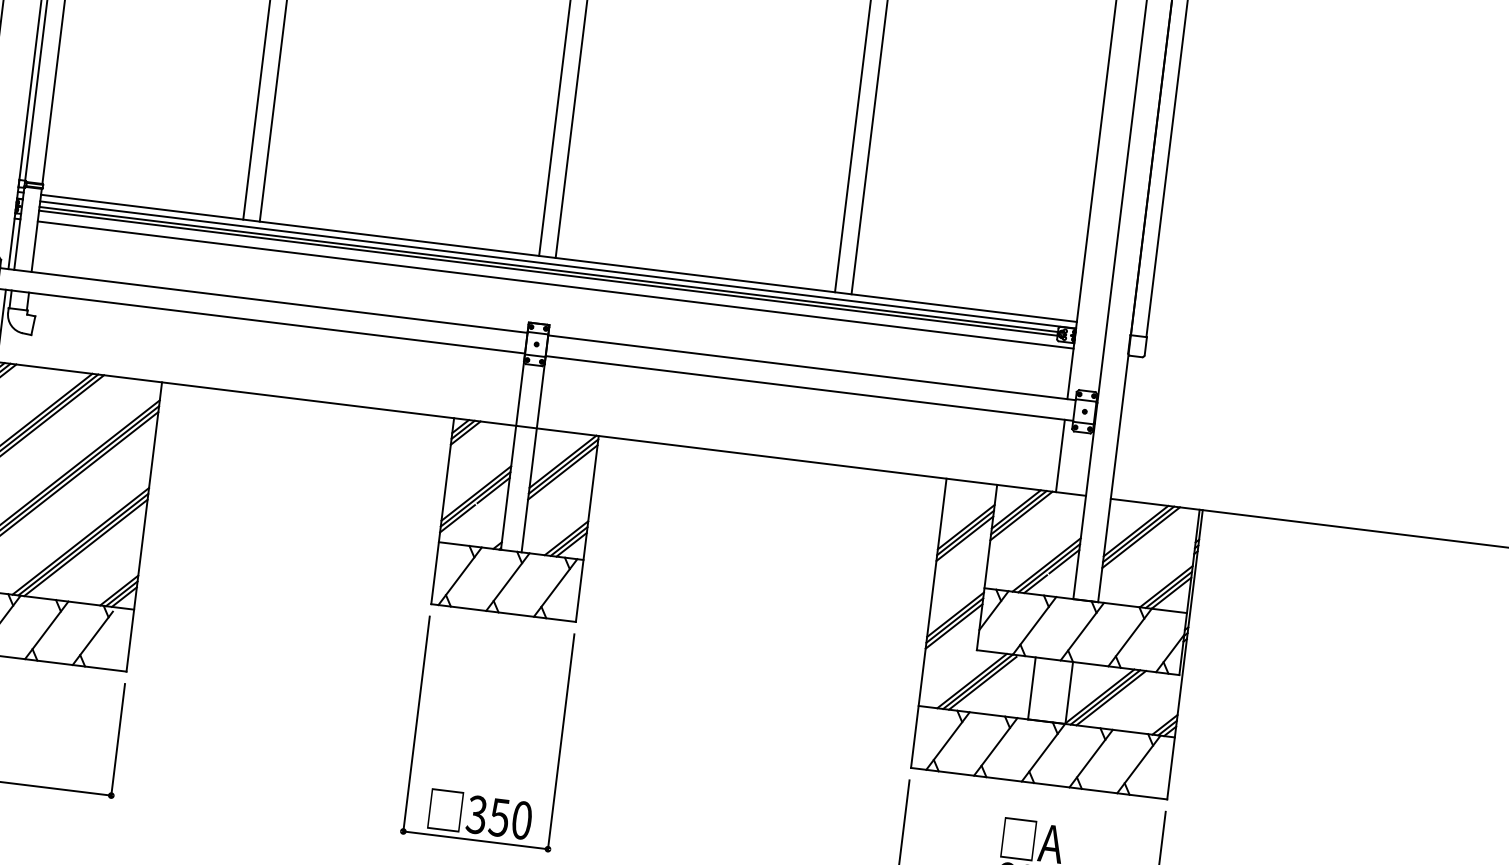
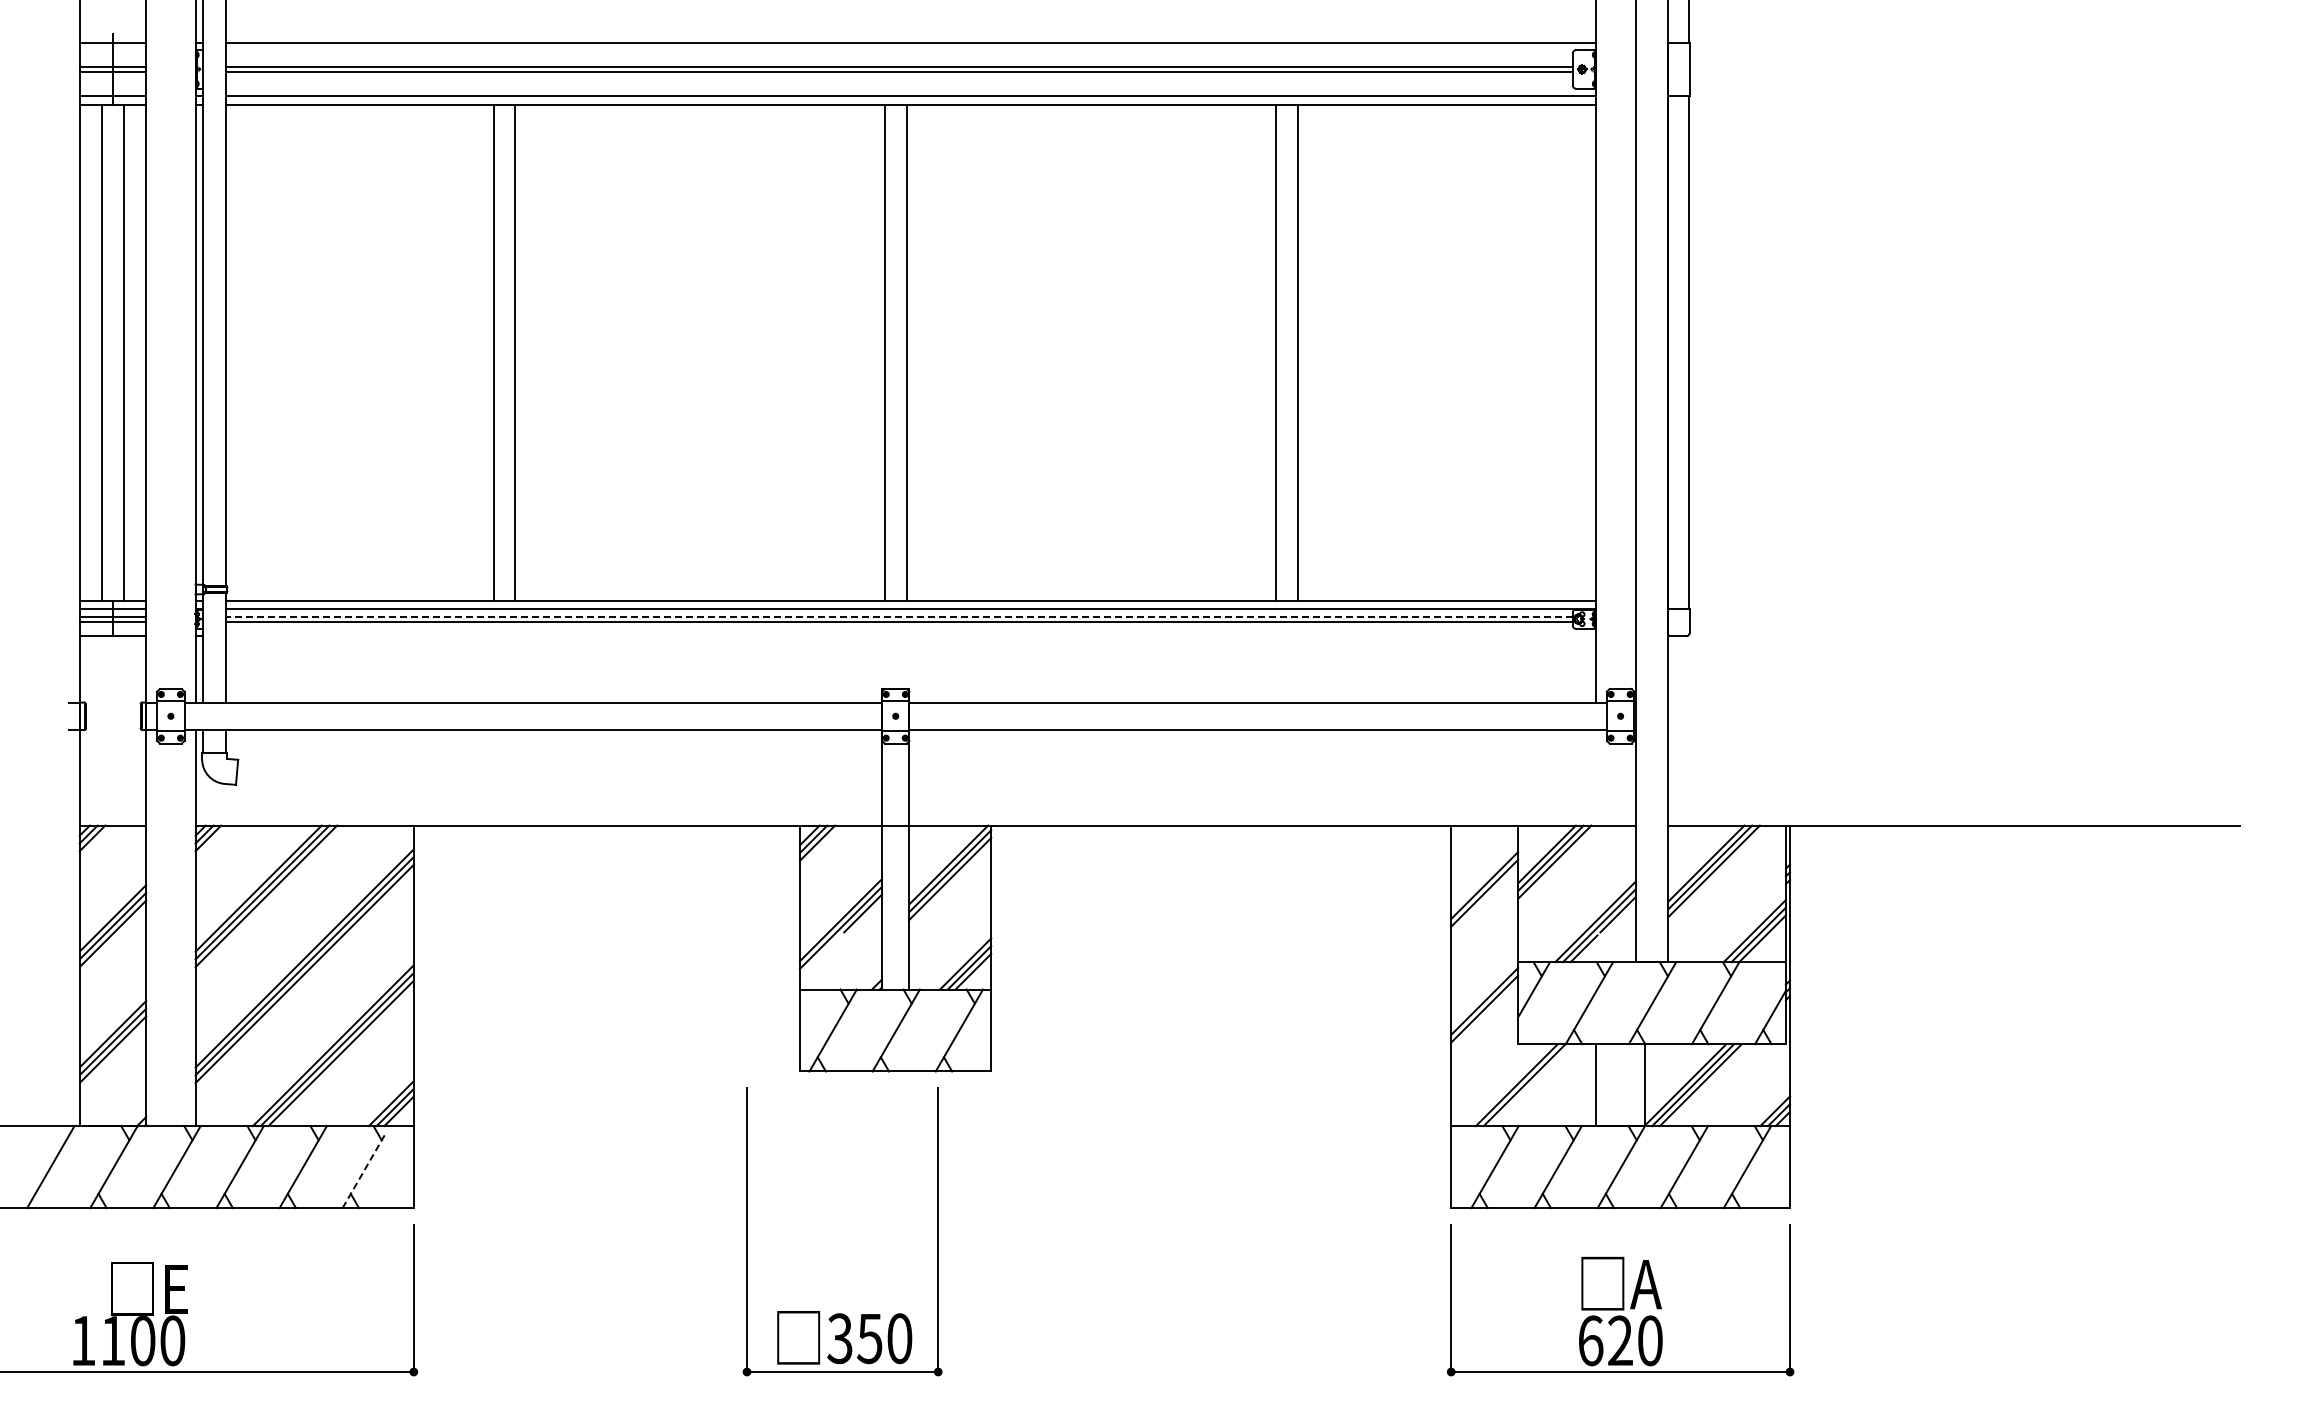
line: (548, 269) -> (899, 616), solid -> dashed
line: (555, 284) -> (910, 635), removed
line: (1060, 455) -> (1595, 777), removed
line: (457, 518) -> (820, 955), removed
line: (964, 538) -> (1484, 900), removed
line: (954, 626) -> (1484, 1016), removed
line: (92, 638) -> (364, 1170), solid -> dashed
line: (982, 683) -> (1530, 1086), removed
part: (481, 796) -> (842, 1313), moved

